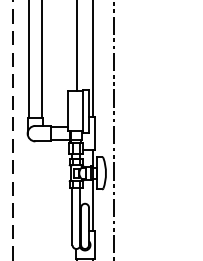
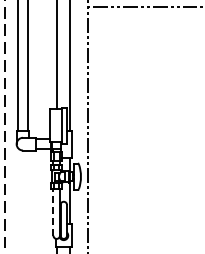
line: (72, 216) -> (53, 212), solid -> dashed

